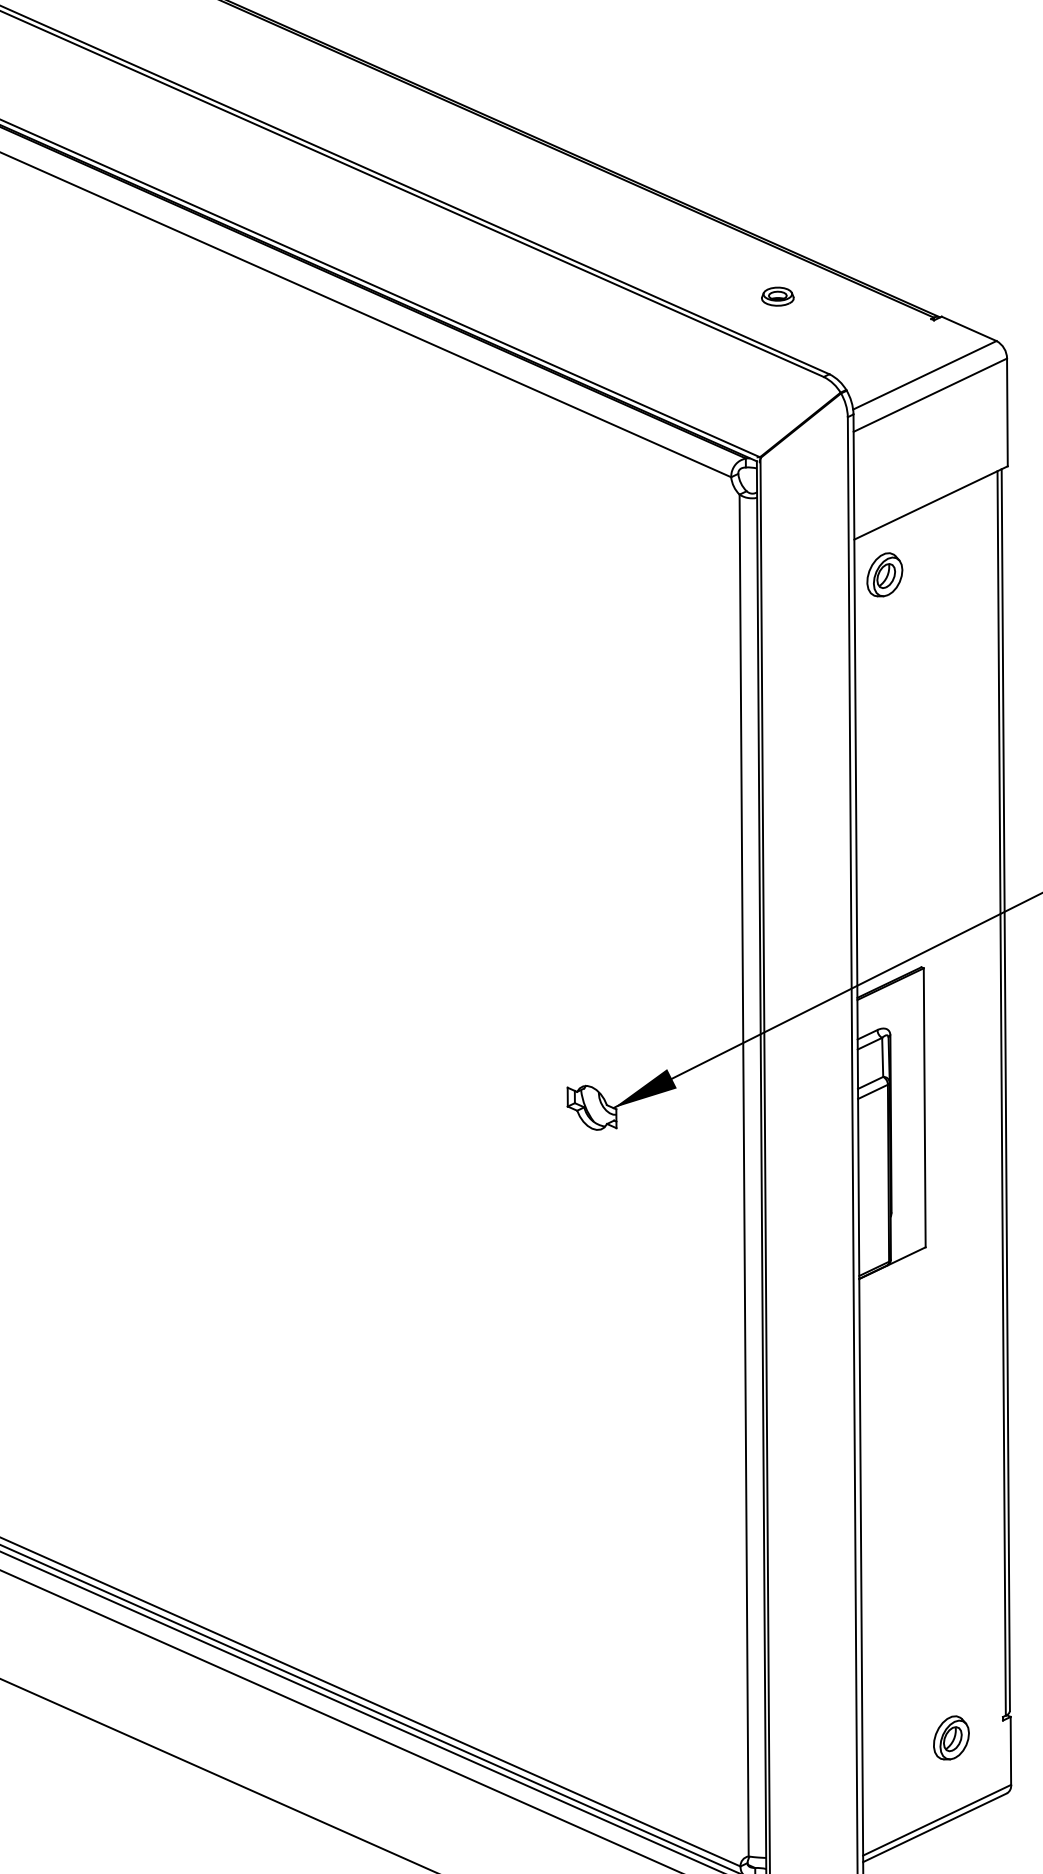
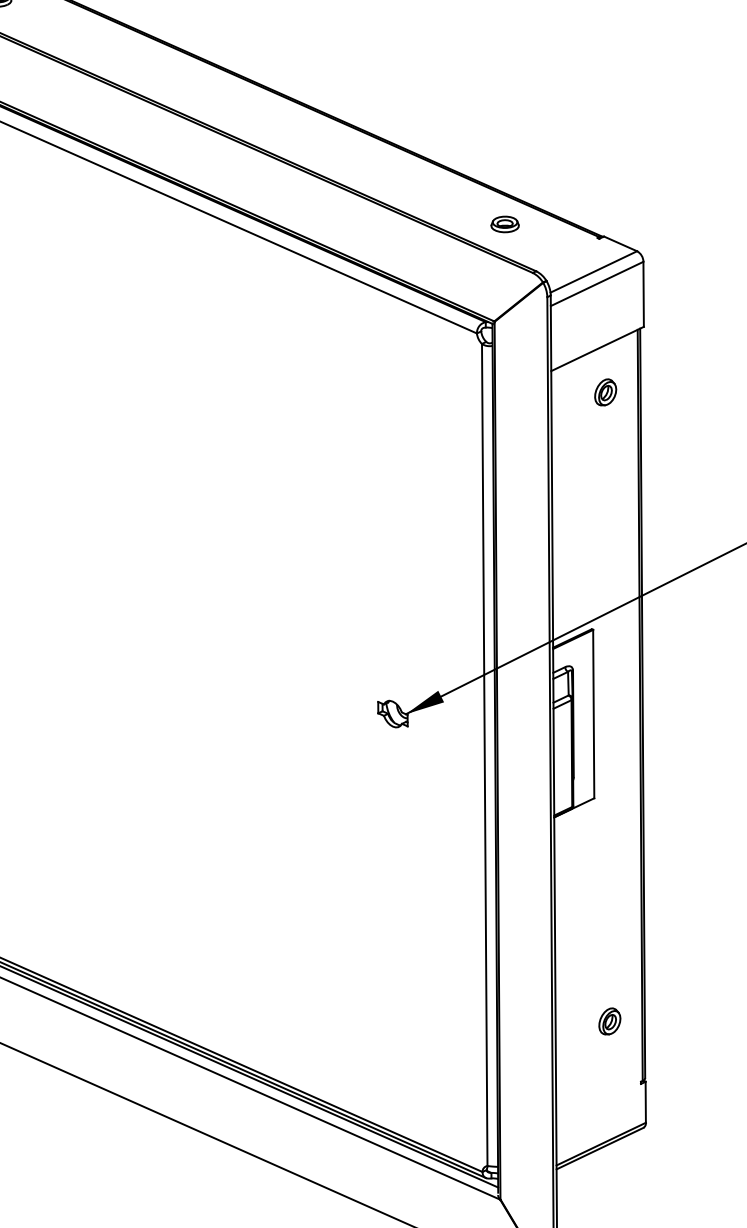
part: (776, 296) -> (504, 224), size x1.43
part: (884, 575) -> (605, 392), moved
part: (950, 1738) -> (609, 1021), moved

